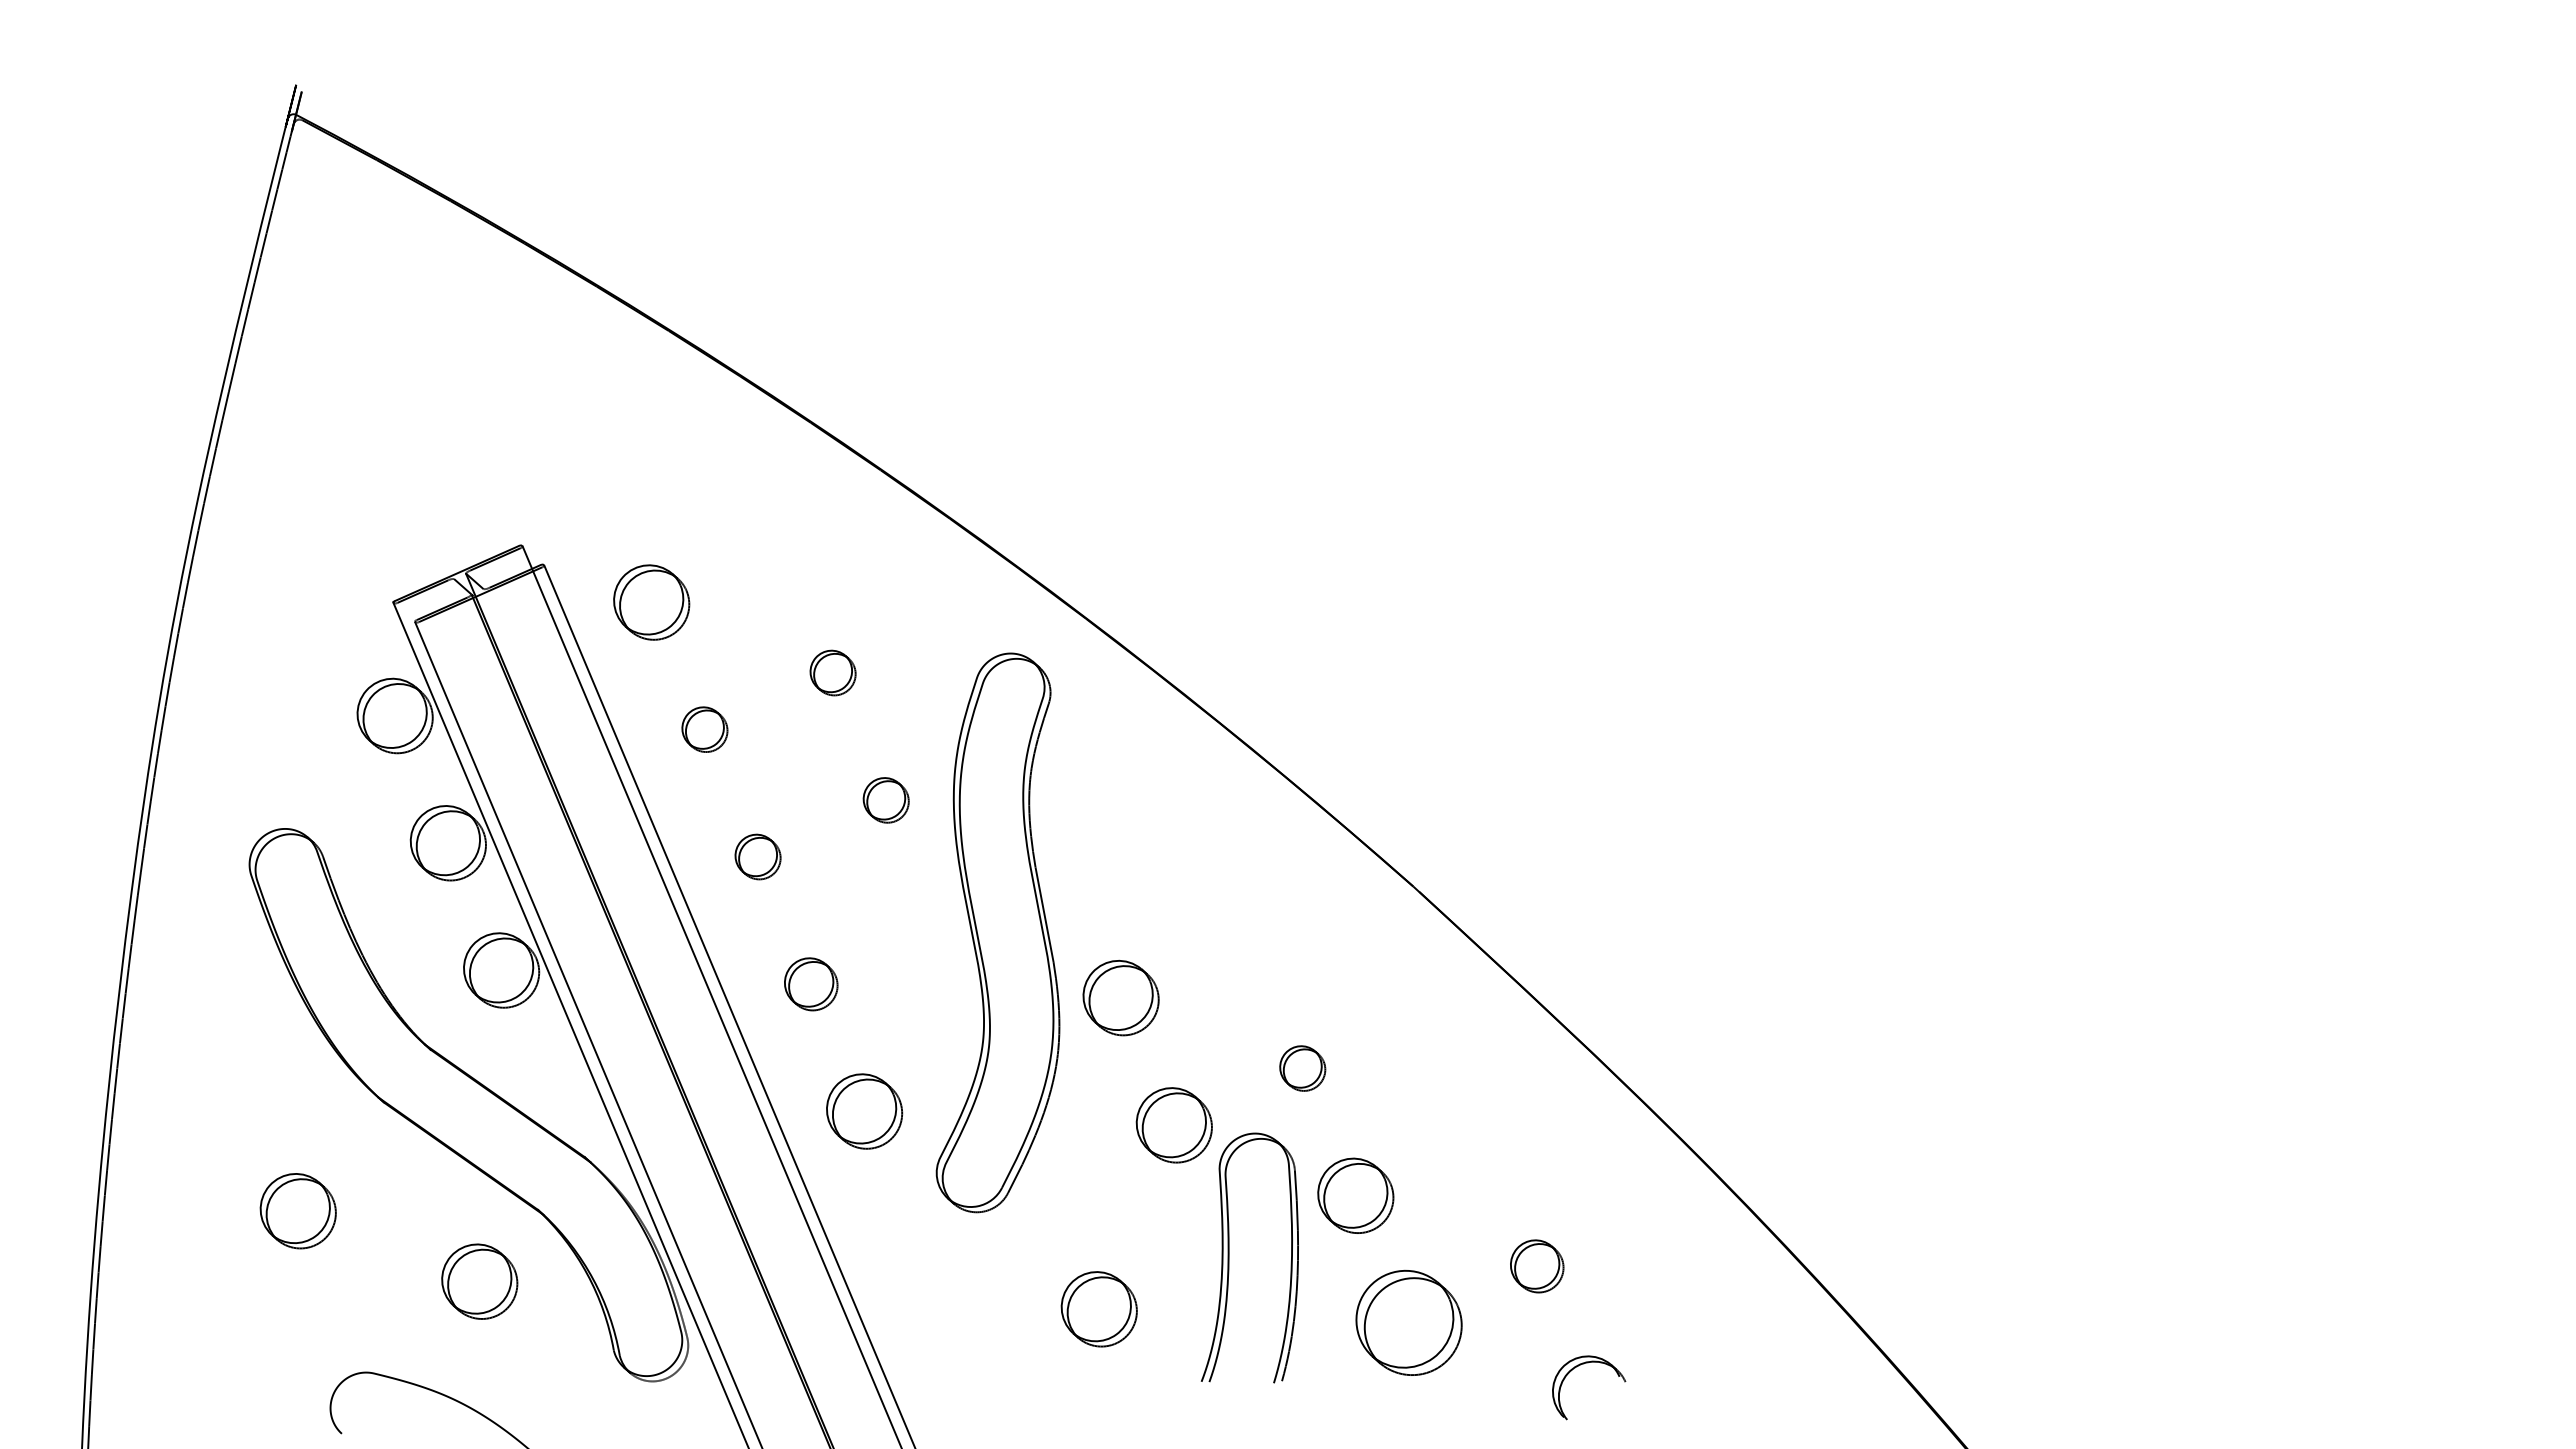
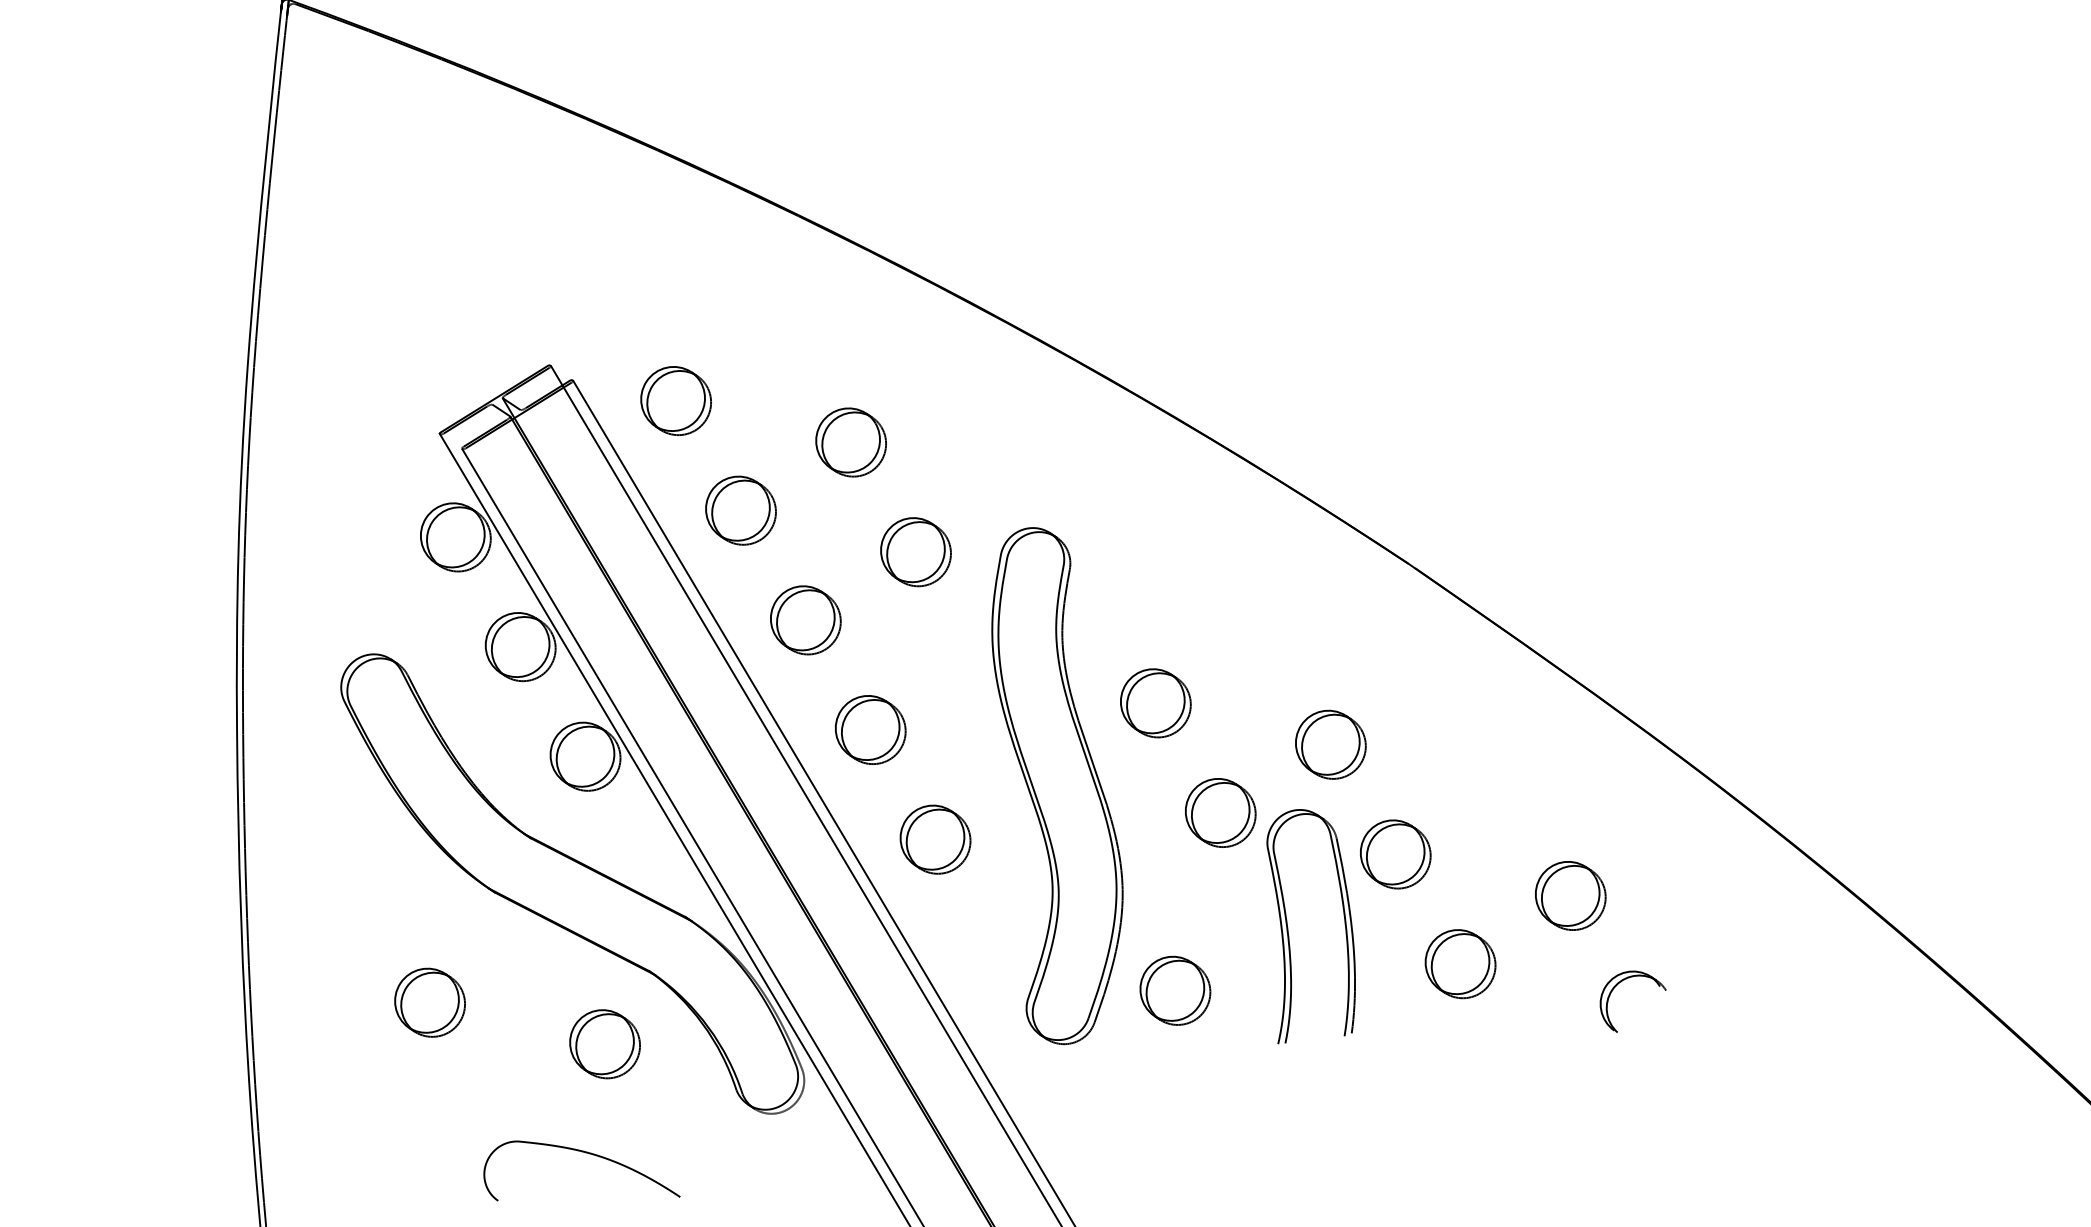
part: (832, 672) -> (850, 442), size x1.67
part: (704, 729) -> (740, 510), size x1.67
part: (885, 800) -> (915, 552), size x1.67
part: (757, 856) -> (805, 619), size x1.67
part: (997, 932) -> (1051, 785), moved
part: (810, 984) -> (869, 730), size x1.43
part: (1302, 1068) -> (1330, 744), size x1.67
part: (1536, 1266) -> (1569, 896), size x1.43
part: (1408, 1323) -> (1460, 964), size x0.71

